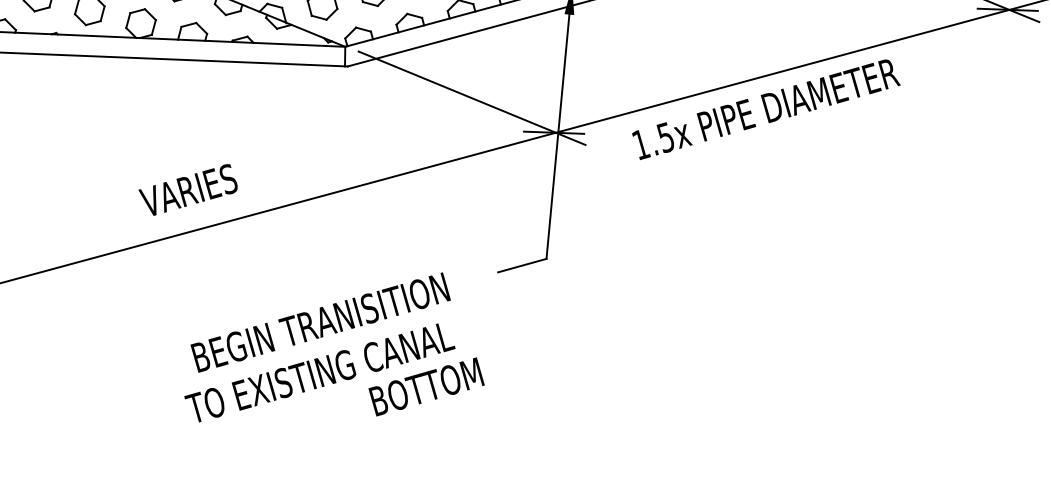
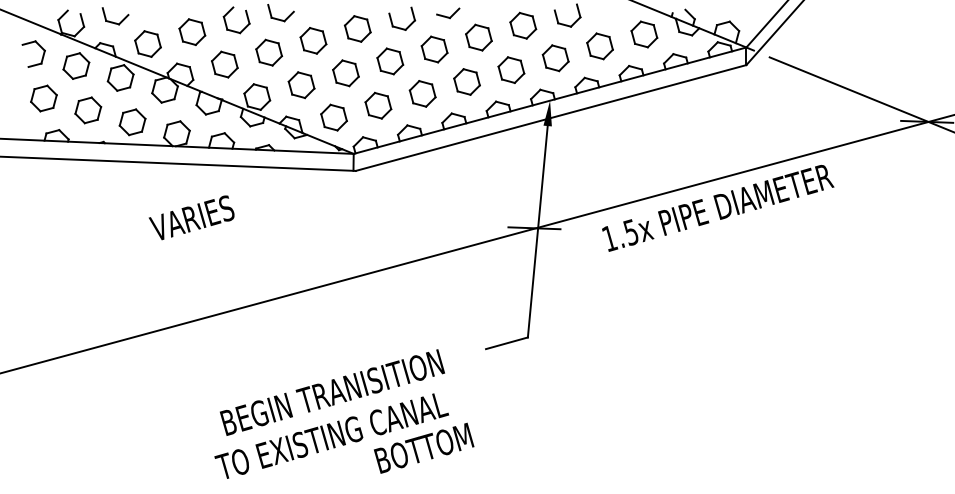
line: (472, 98) -> (463, 198), removed
text: (187, 189) -> (191, 217), moved

